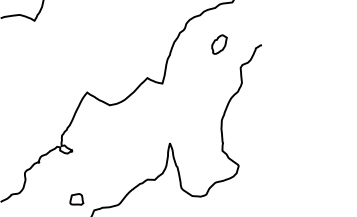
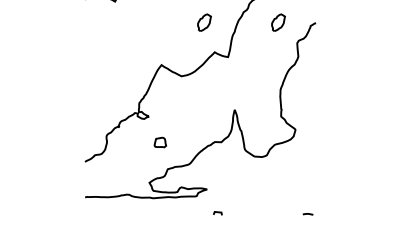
part: (135, 44) -> (204, 22), added
part: (75, 199) -> (159, 142), moved

